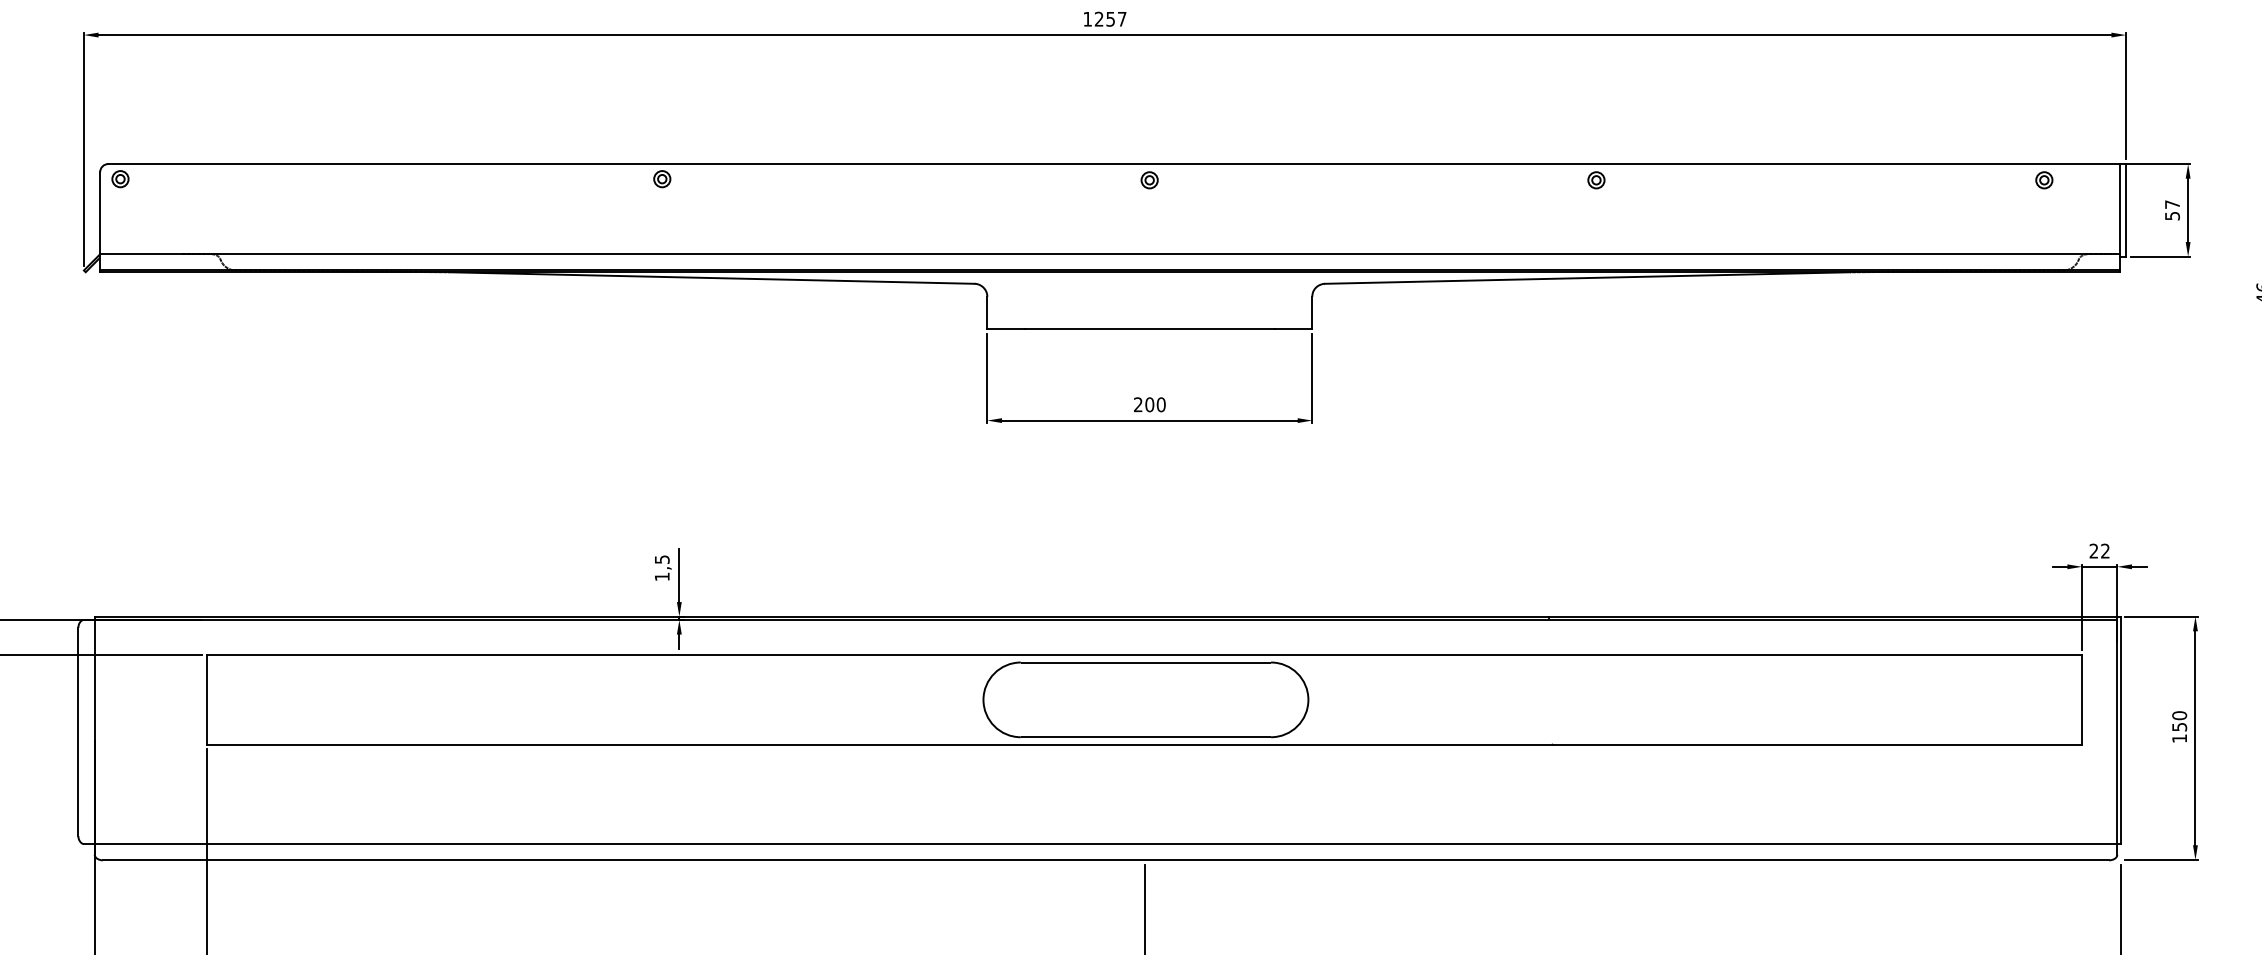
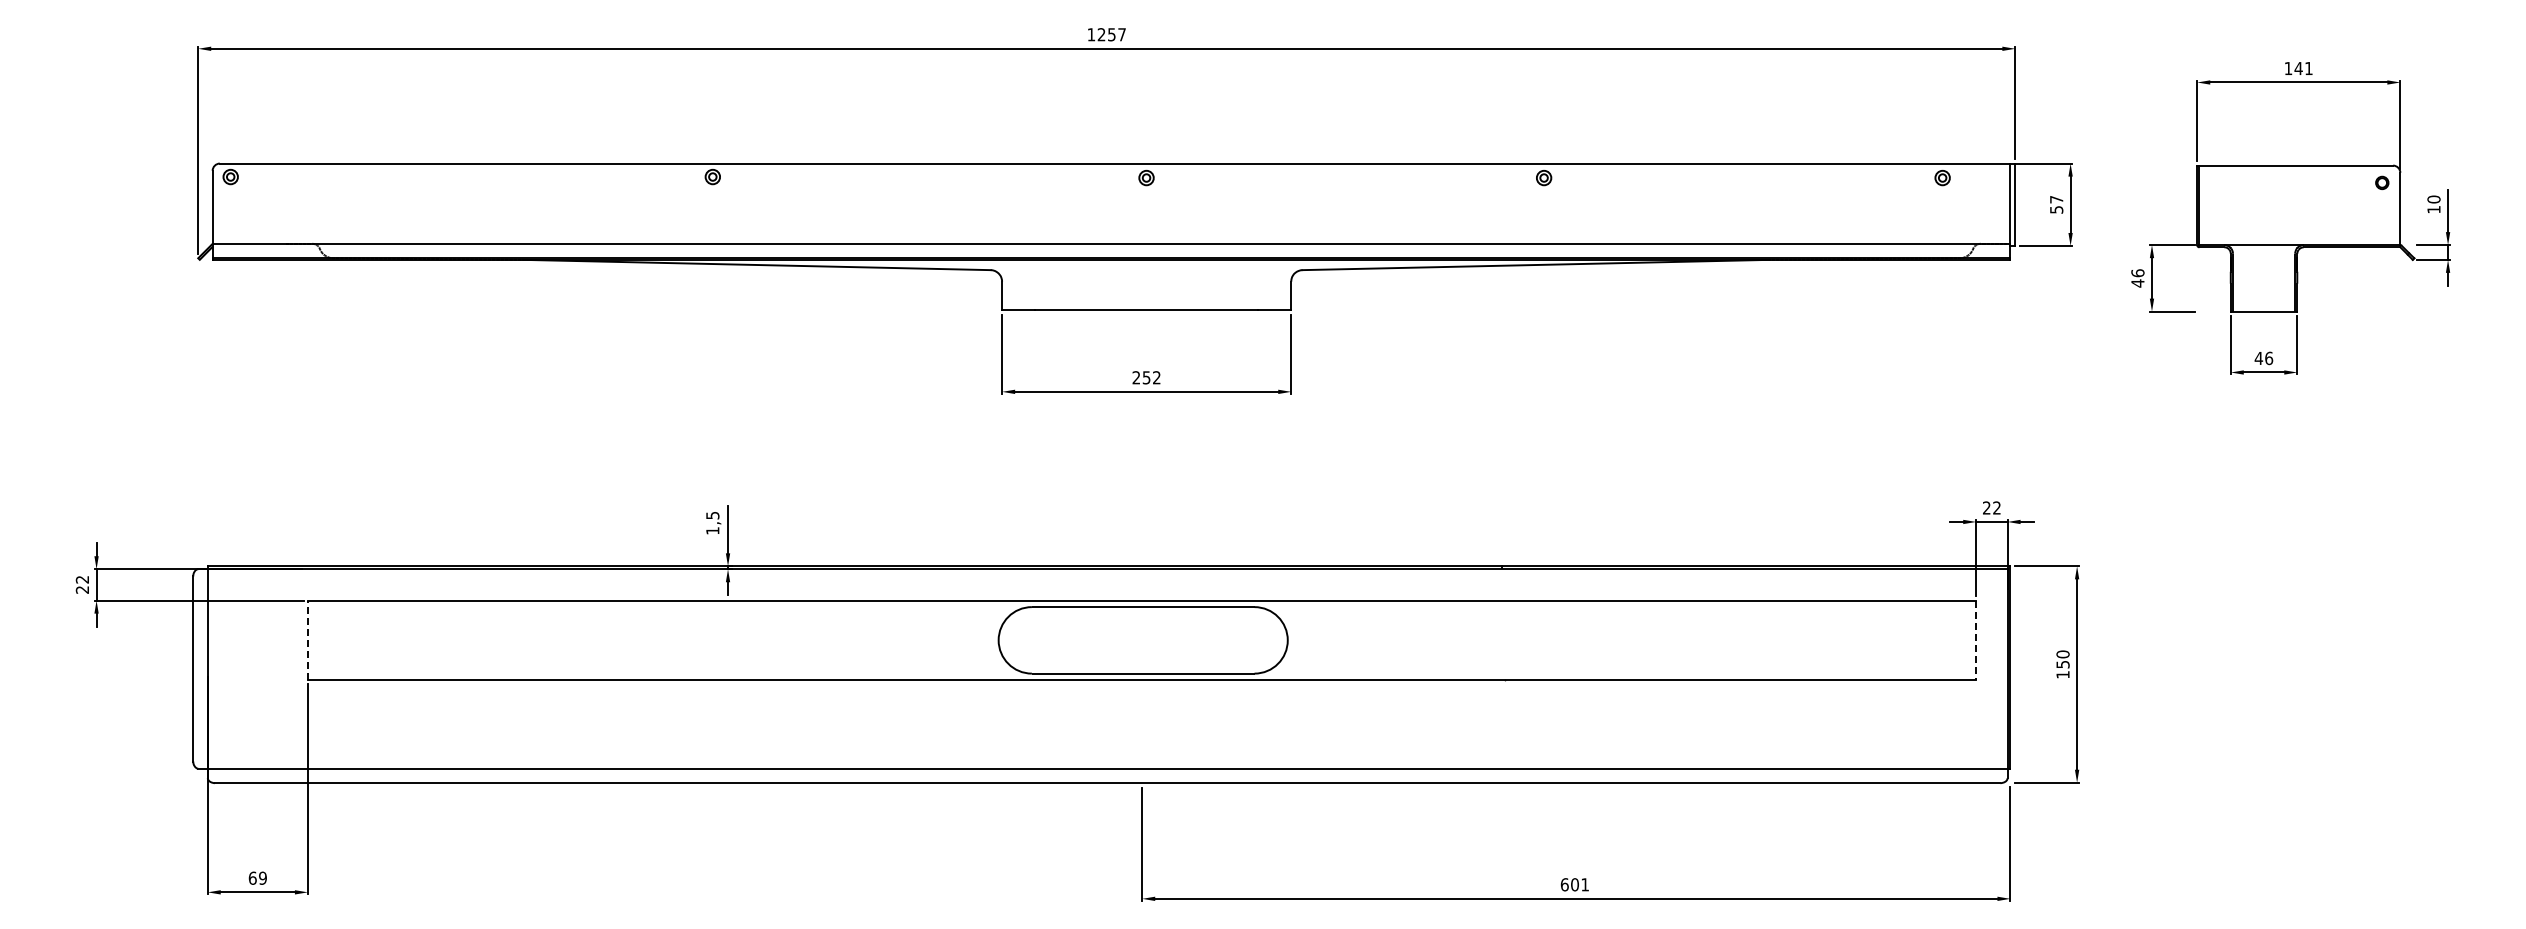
text: (1155, 404) -> (1151, 377), 200 -> 252
line: (206, 700) -> (307, 640), solid -> dashed
line: (2082, 700) -> (1976, 640), solid -> dashed

